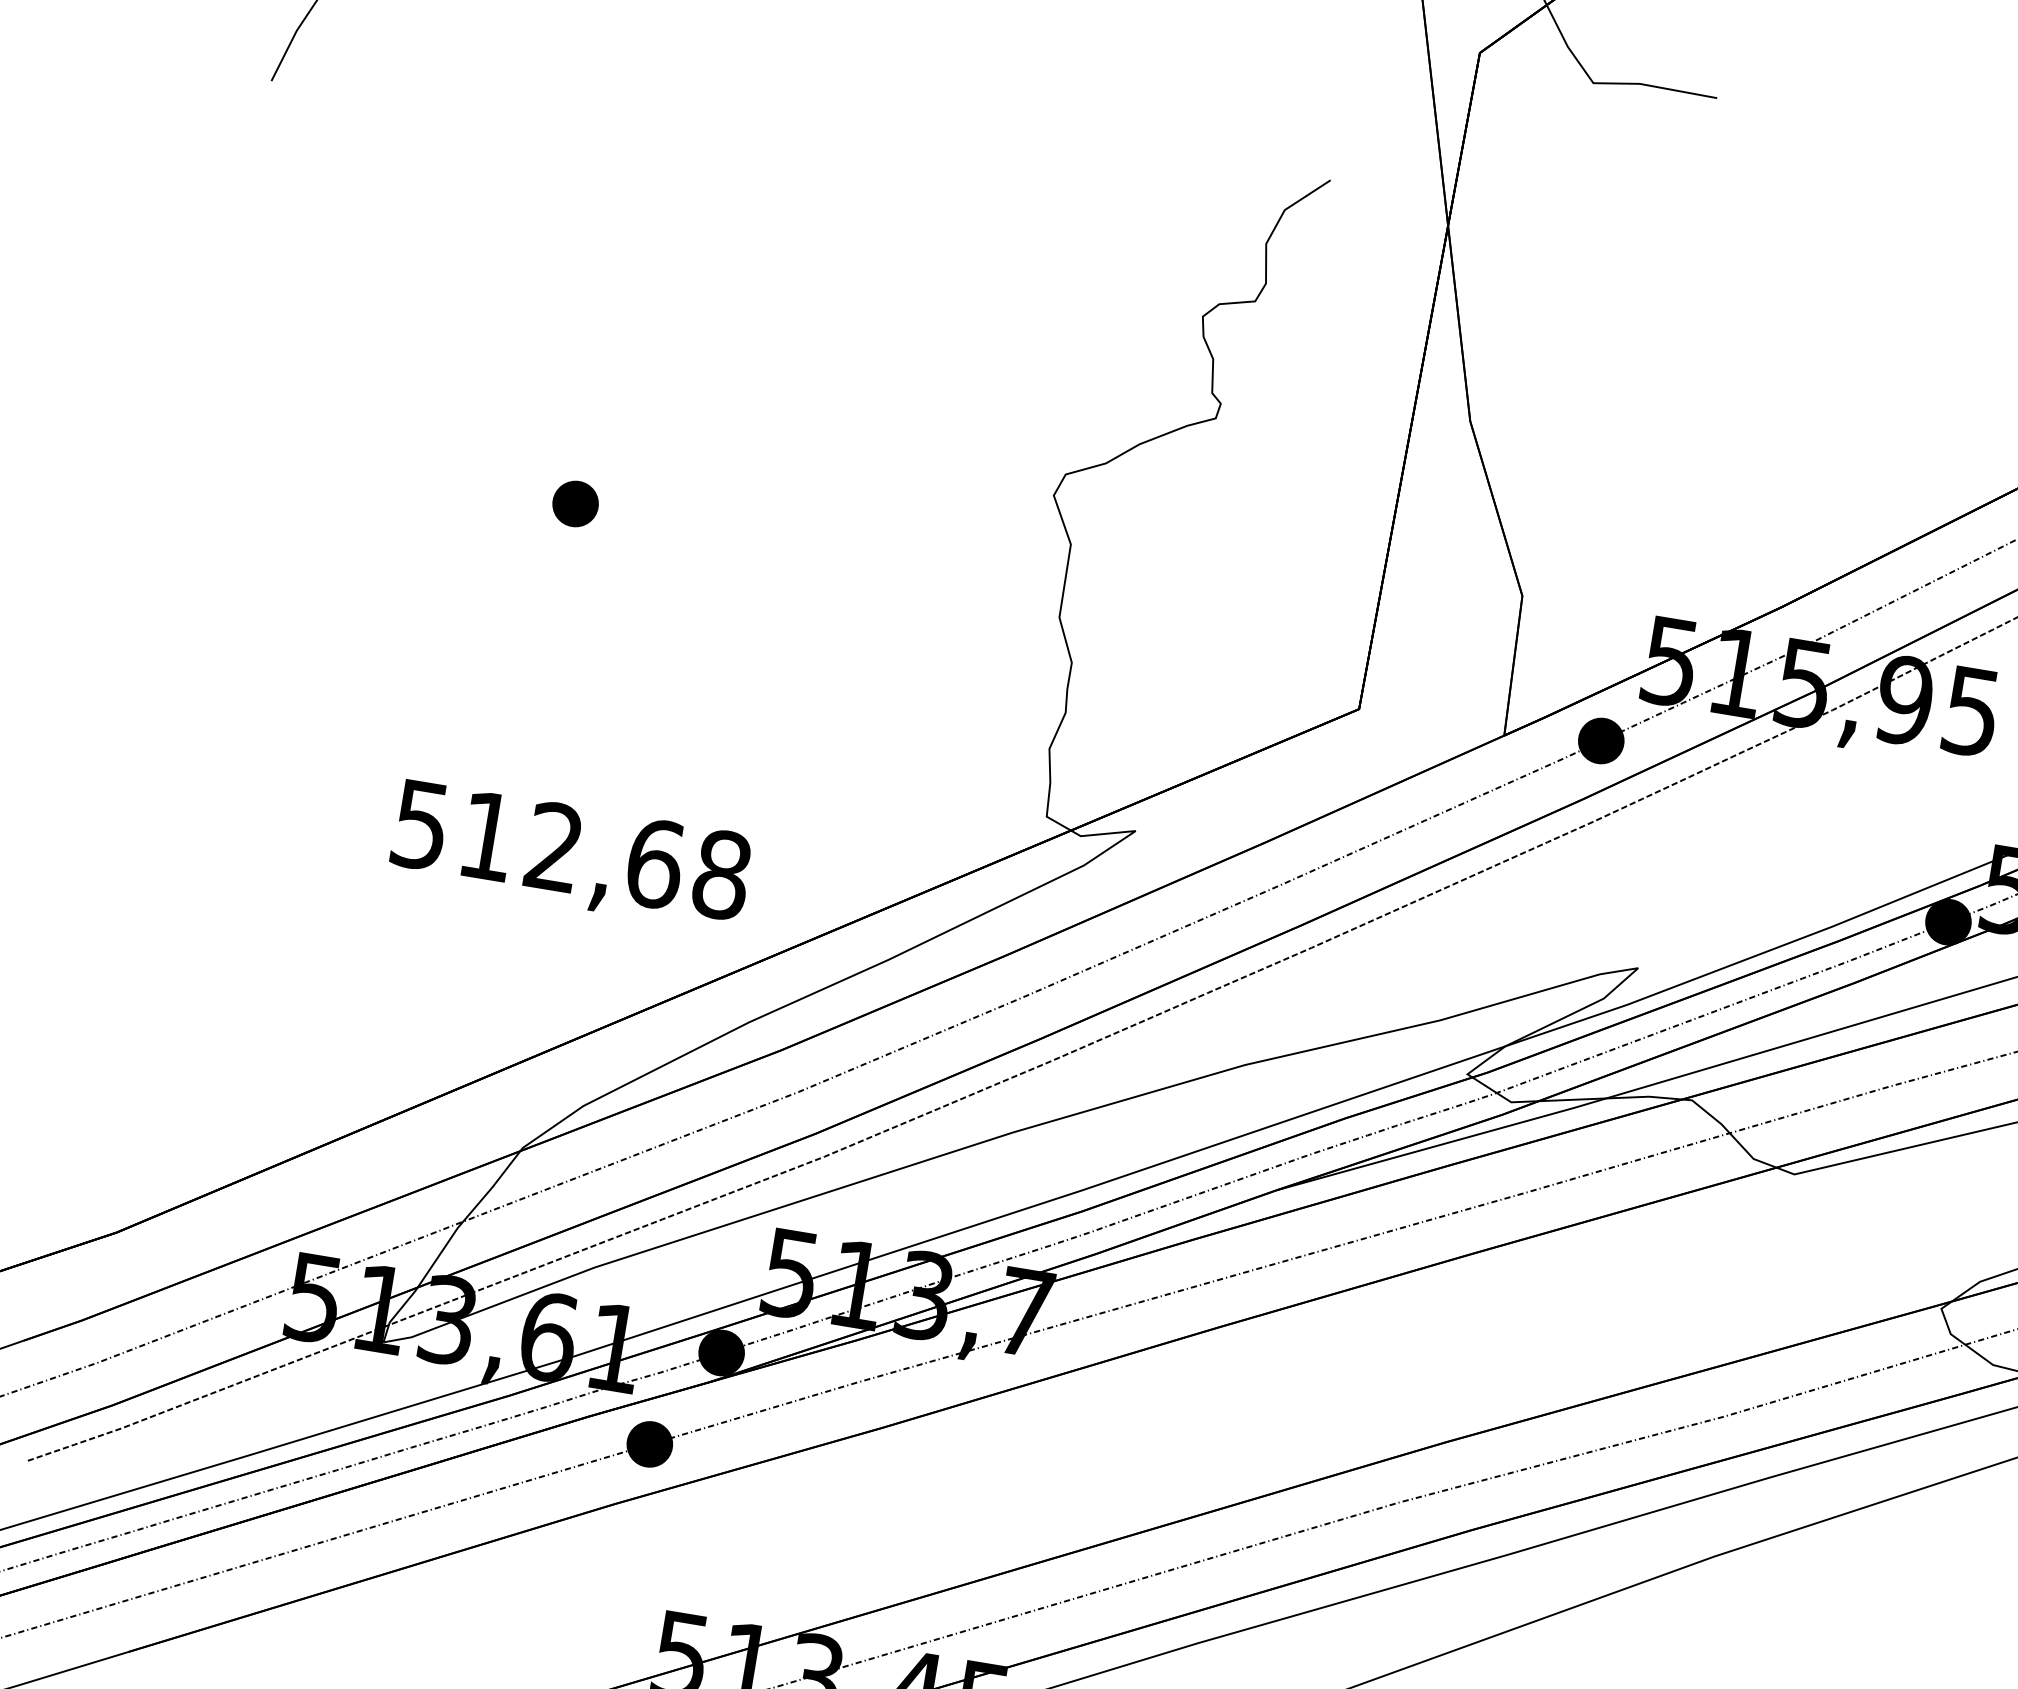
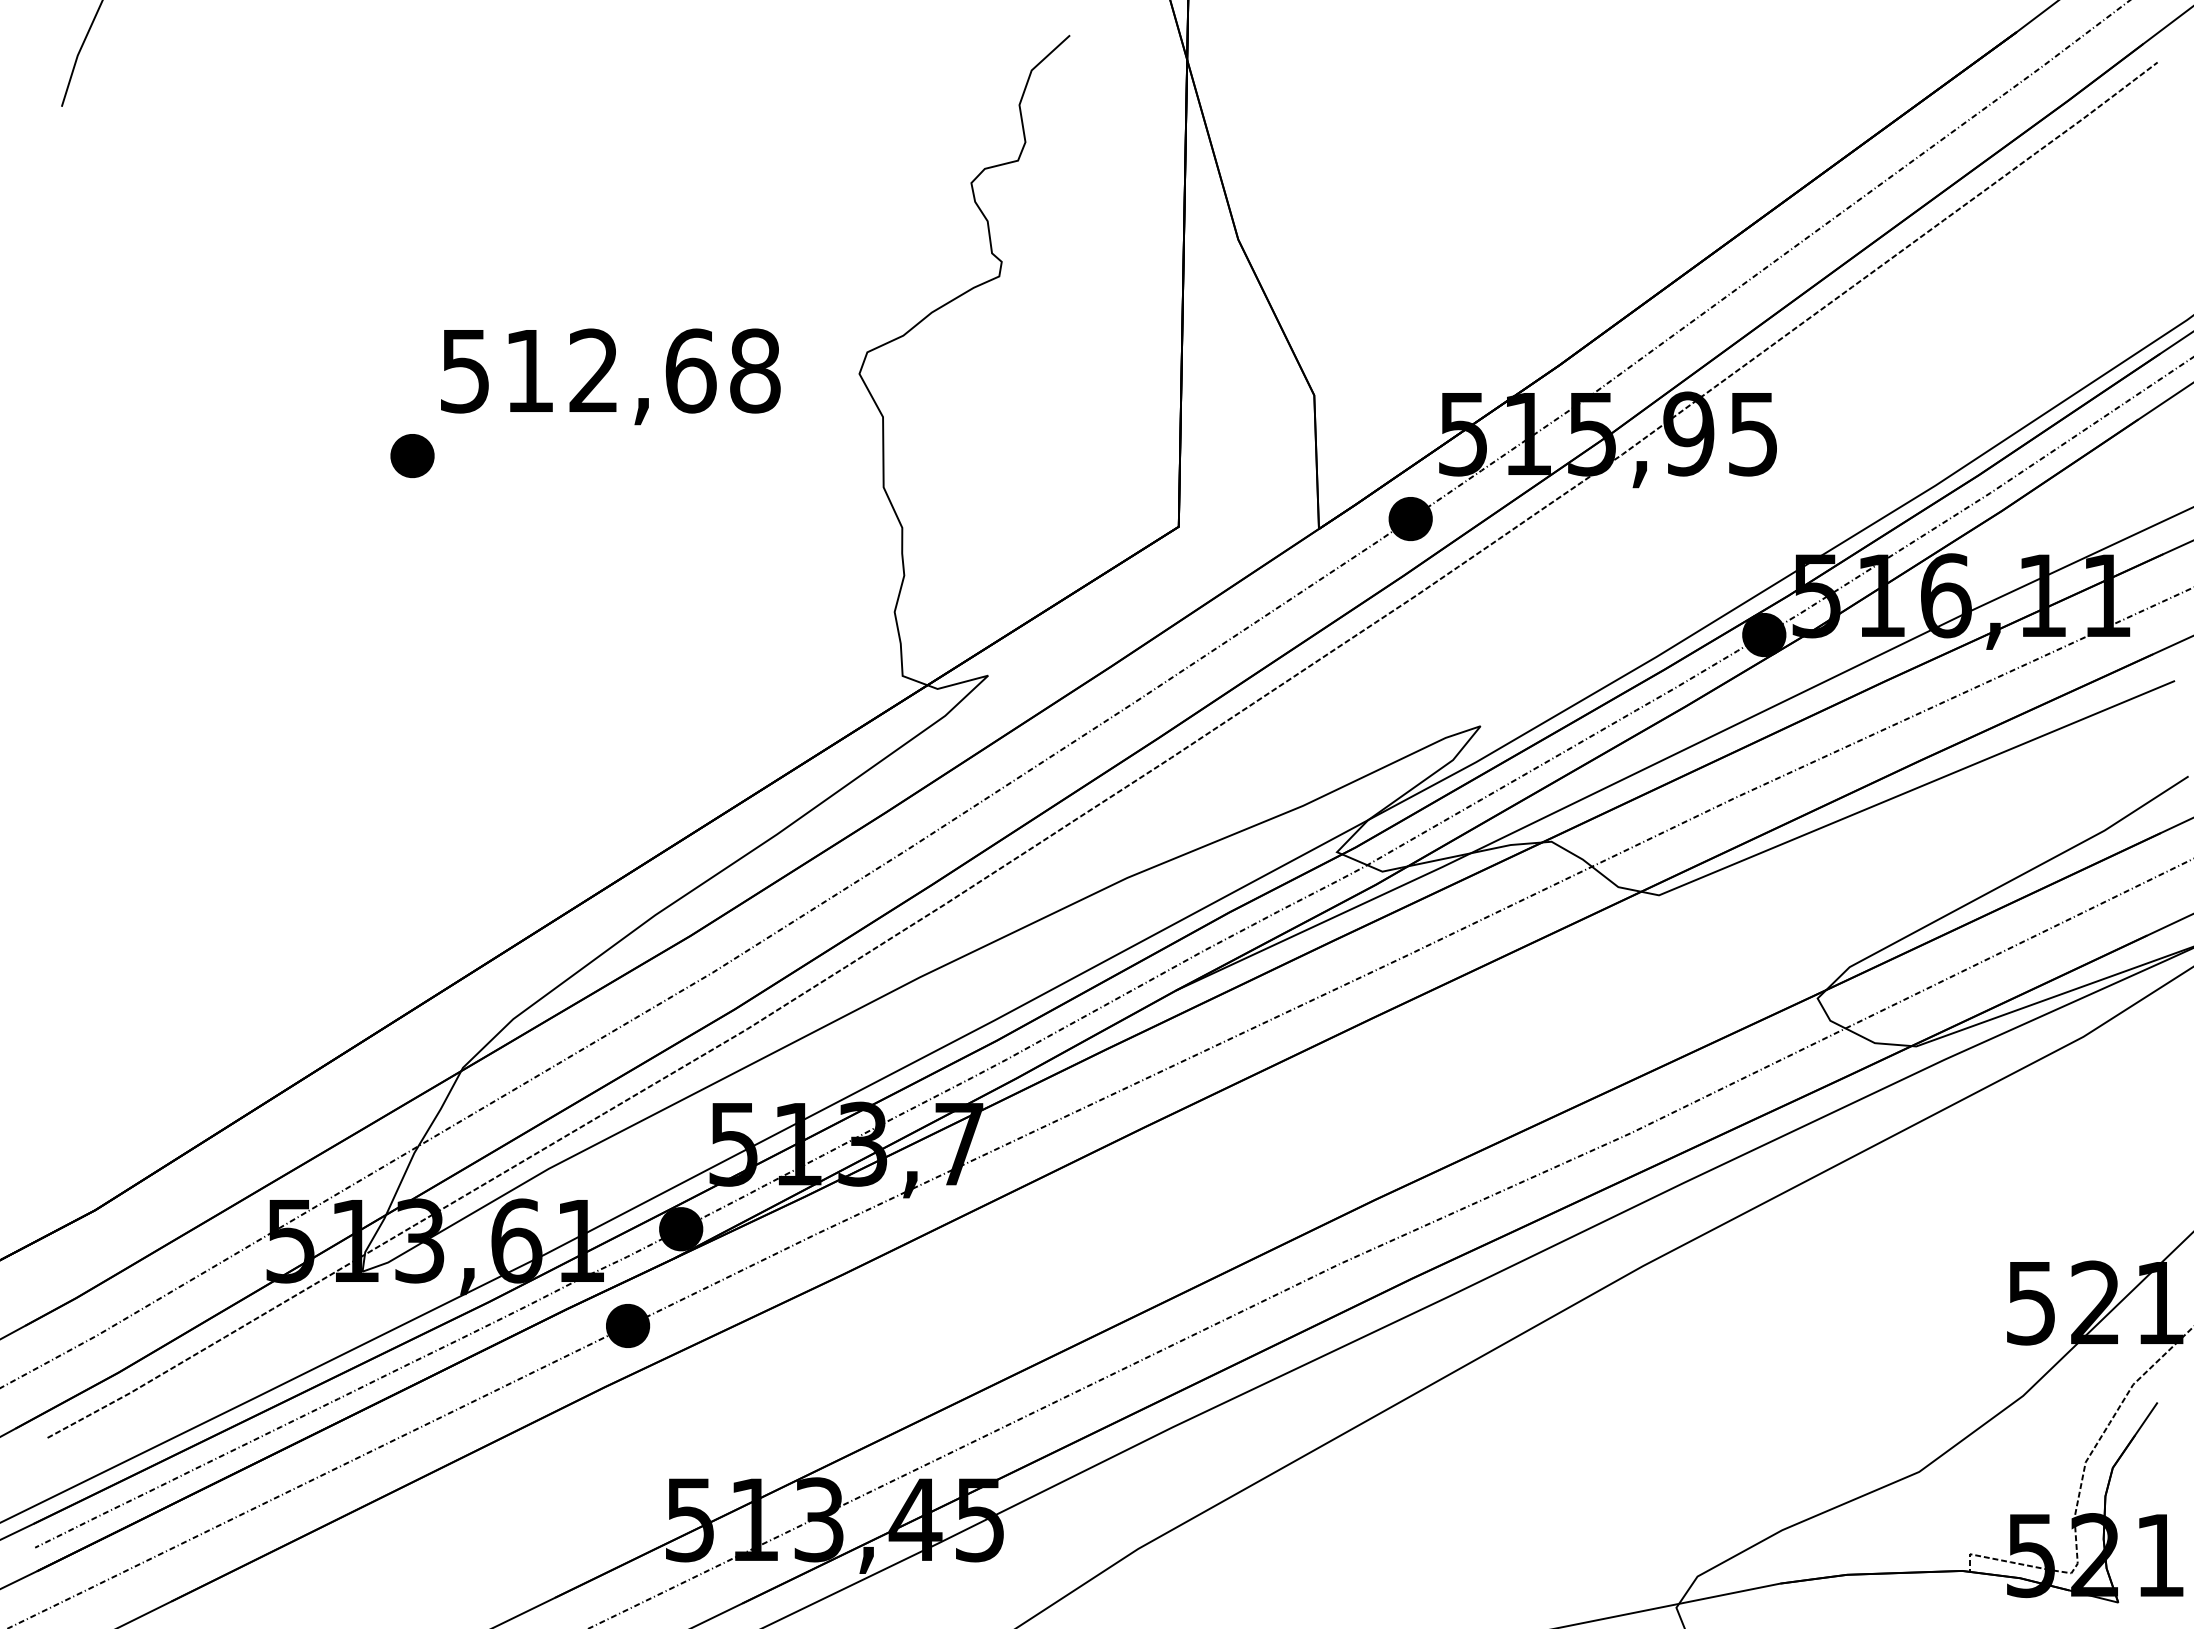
text: (570, 855) -> (610, 376), moved

